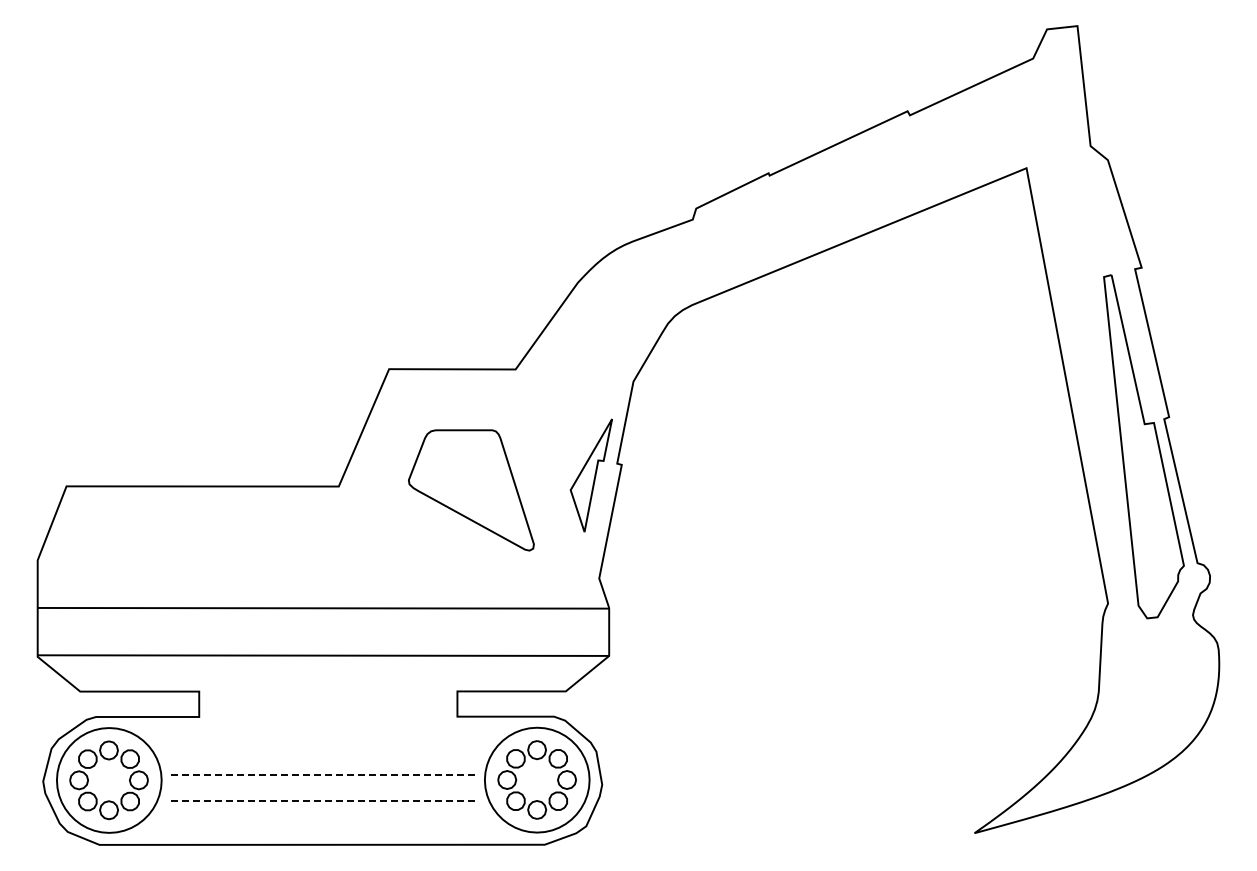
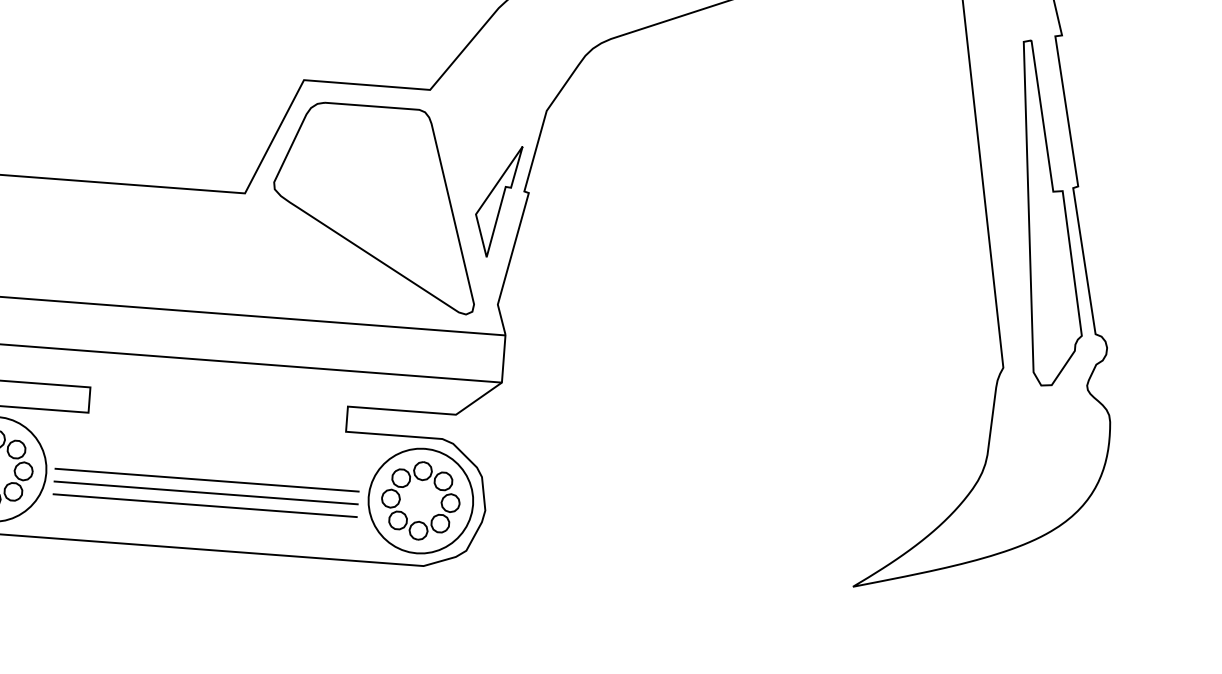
part: (471, 490) -> (377, 207), size x1.67
line: (322, 775) -> (207, 480), dashed -> solid
line: (322, 787) -> (206, 492), added
line: (322, 800) -> (205, 505), dashed -> solid

